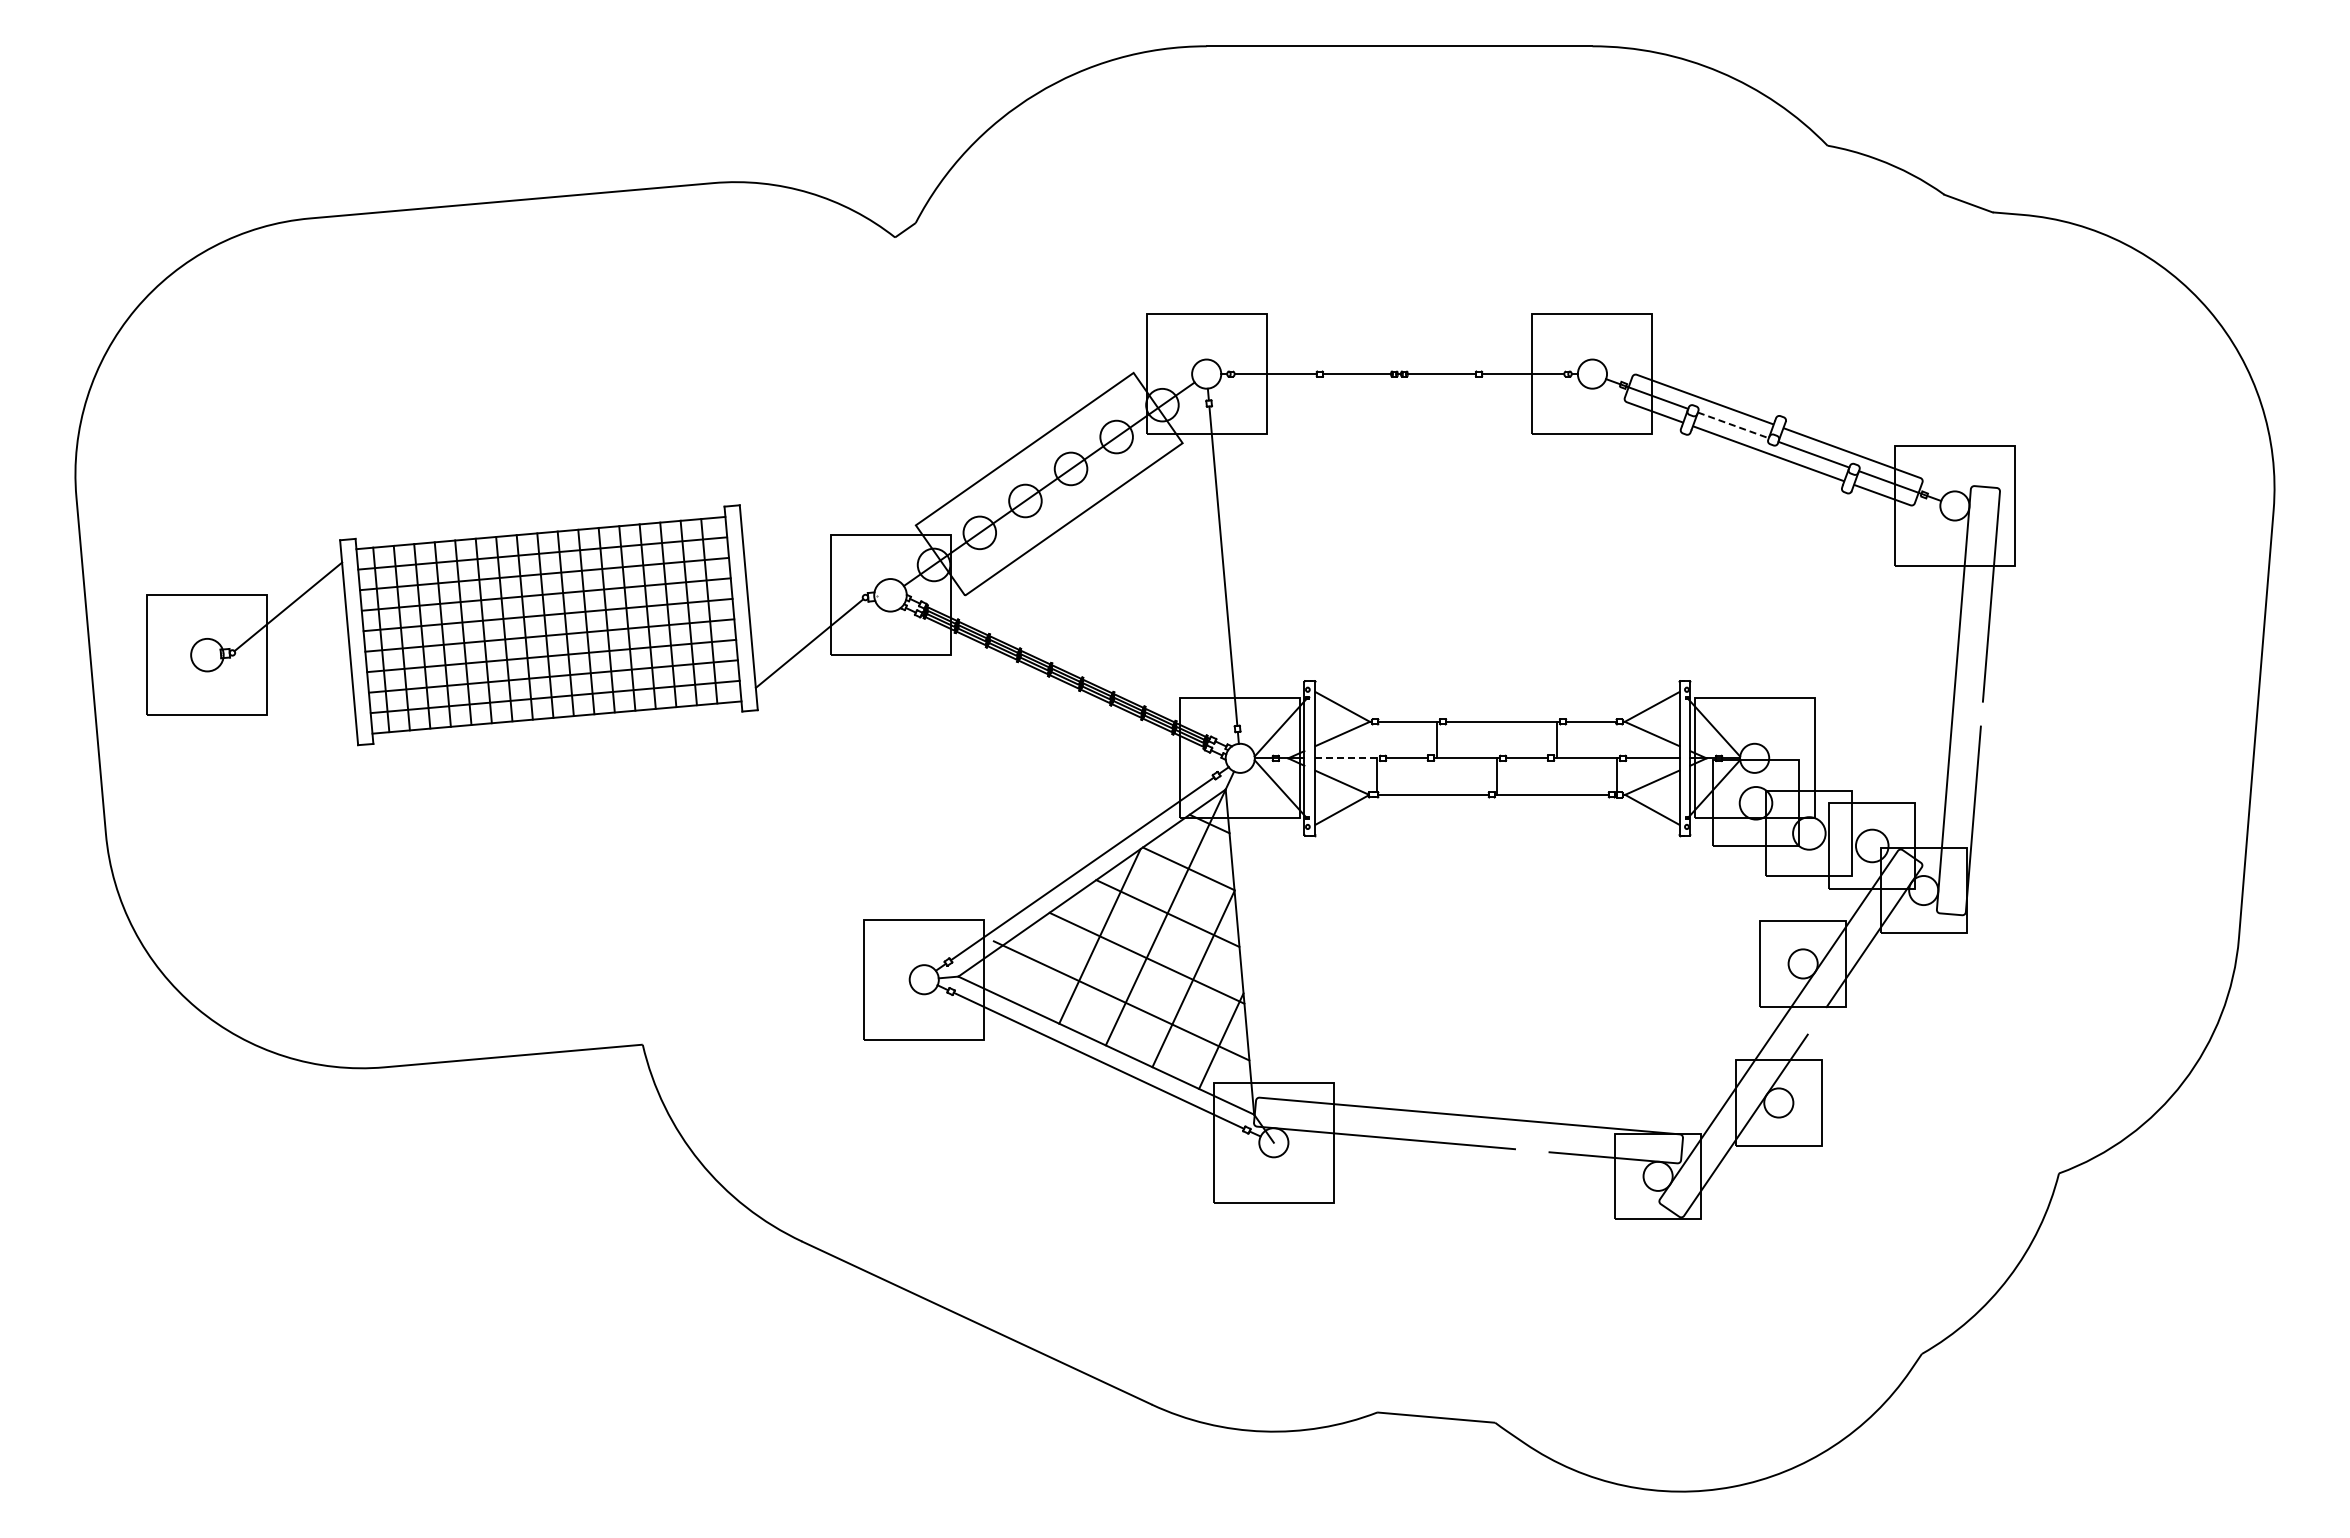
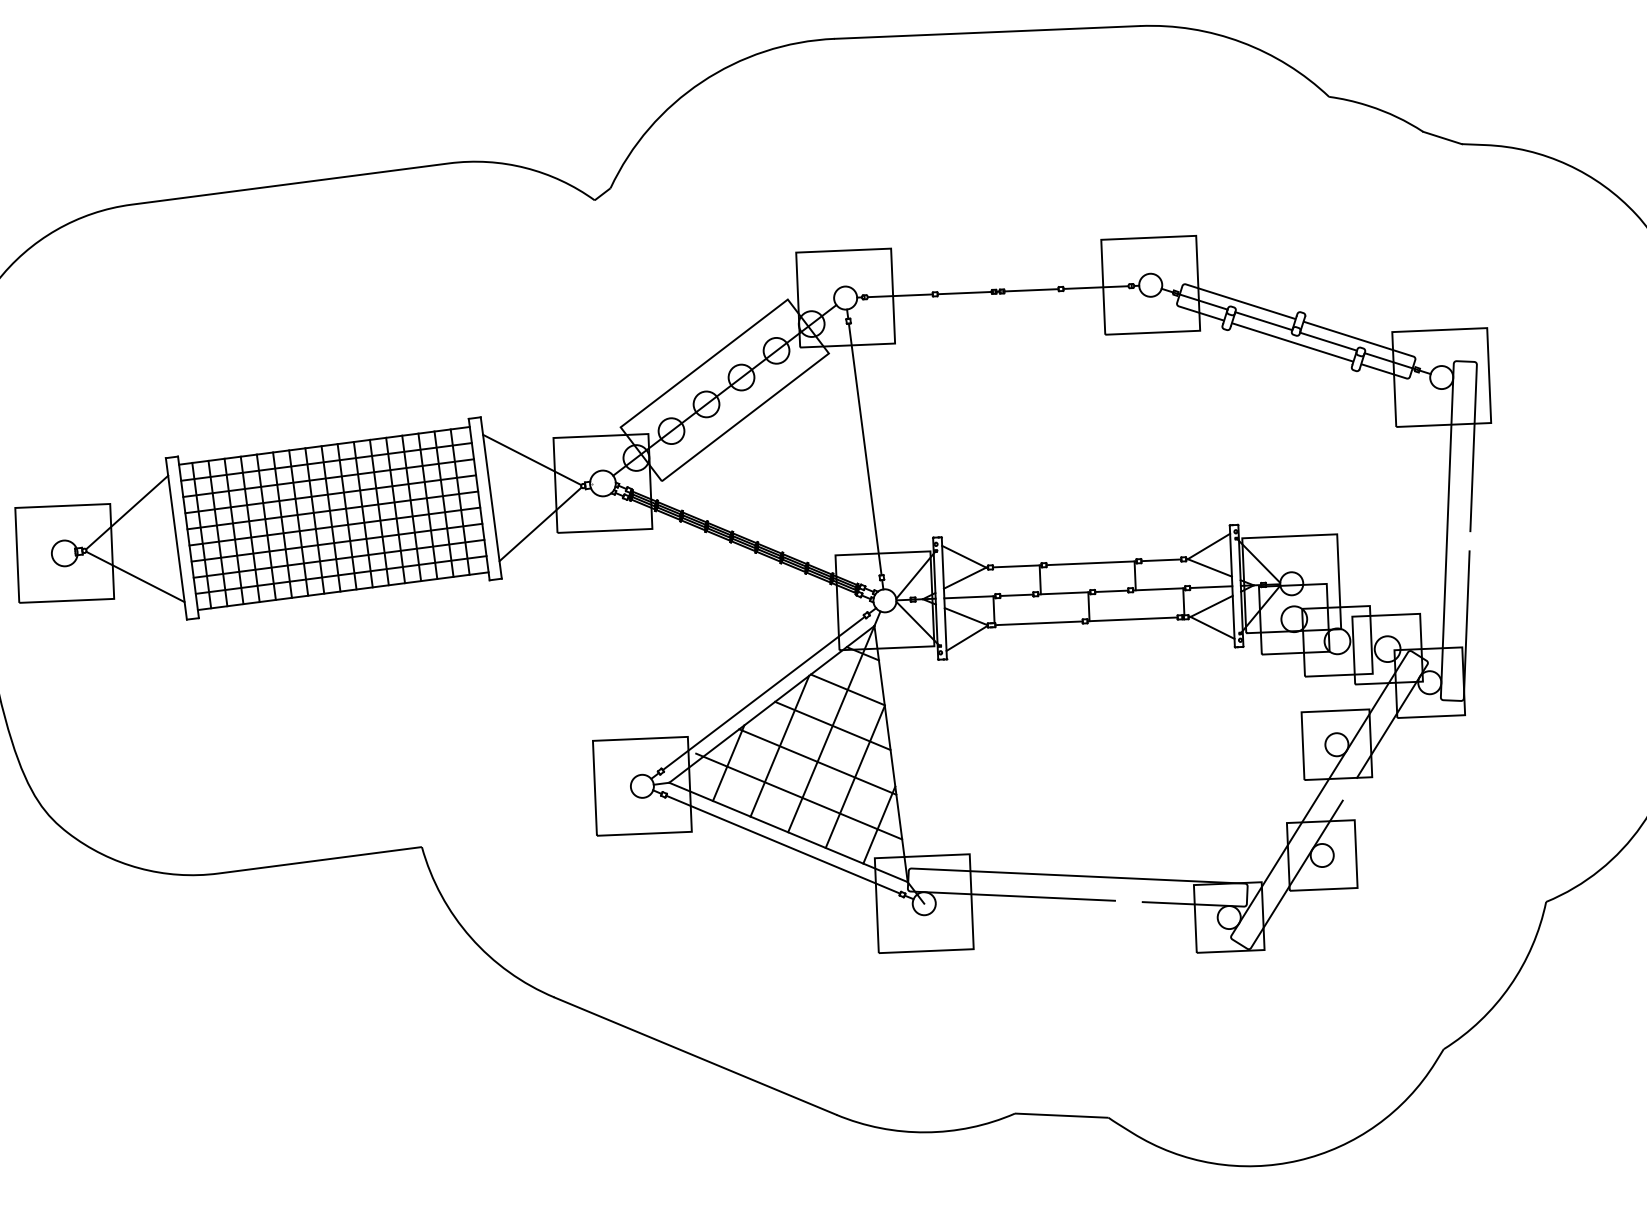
line: (1733, 425) -> (1263, 321), dashed -> solid
line: (802, 561) -> (532, 459), added
line: (295, 688) -> (135, 576), added
line: (1348, 758) -> (970, 597), dashed -> solid
line: (1034, 955) -> (728, 763), added

